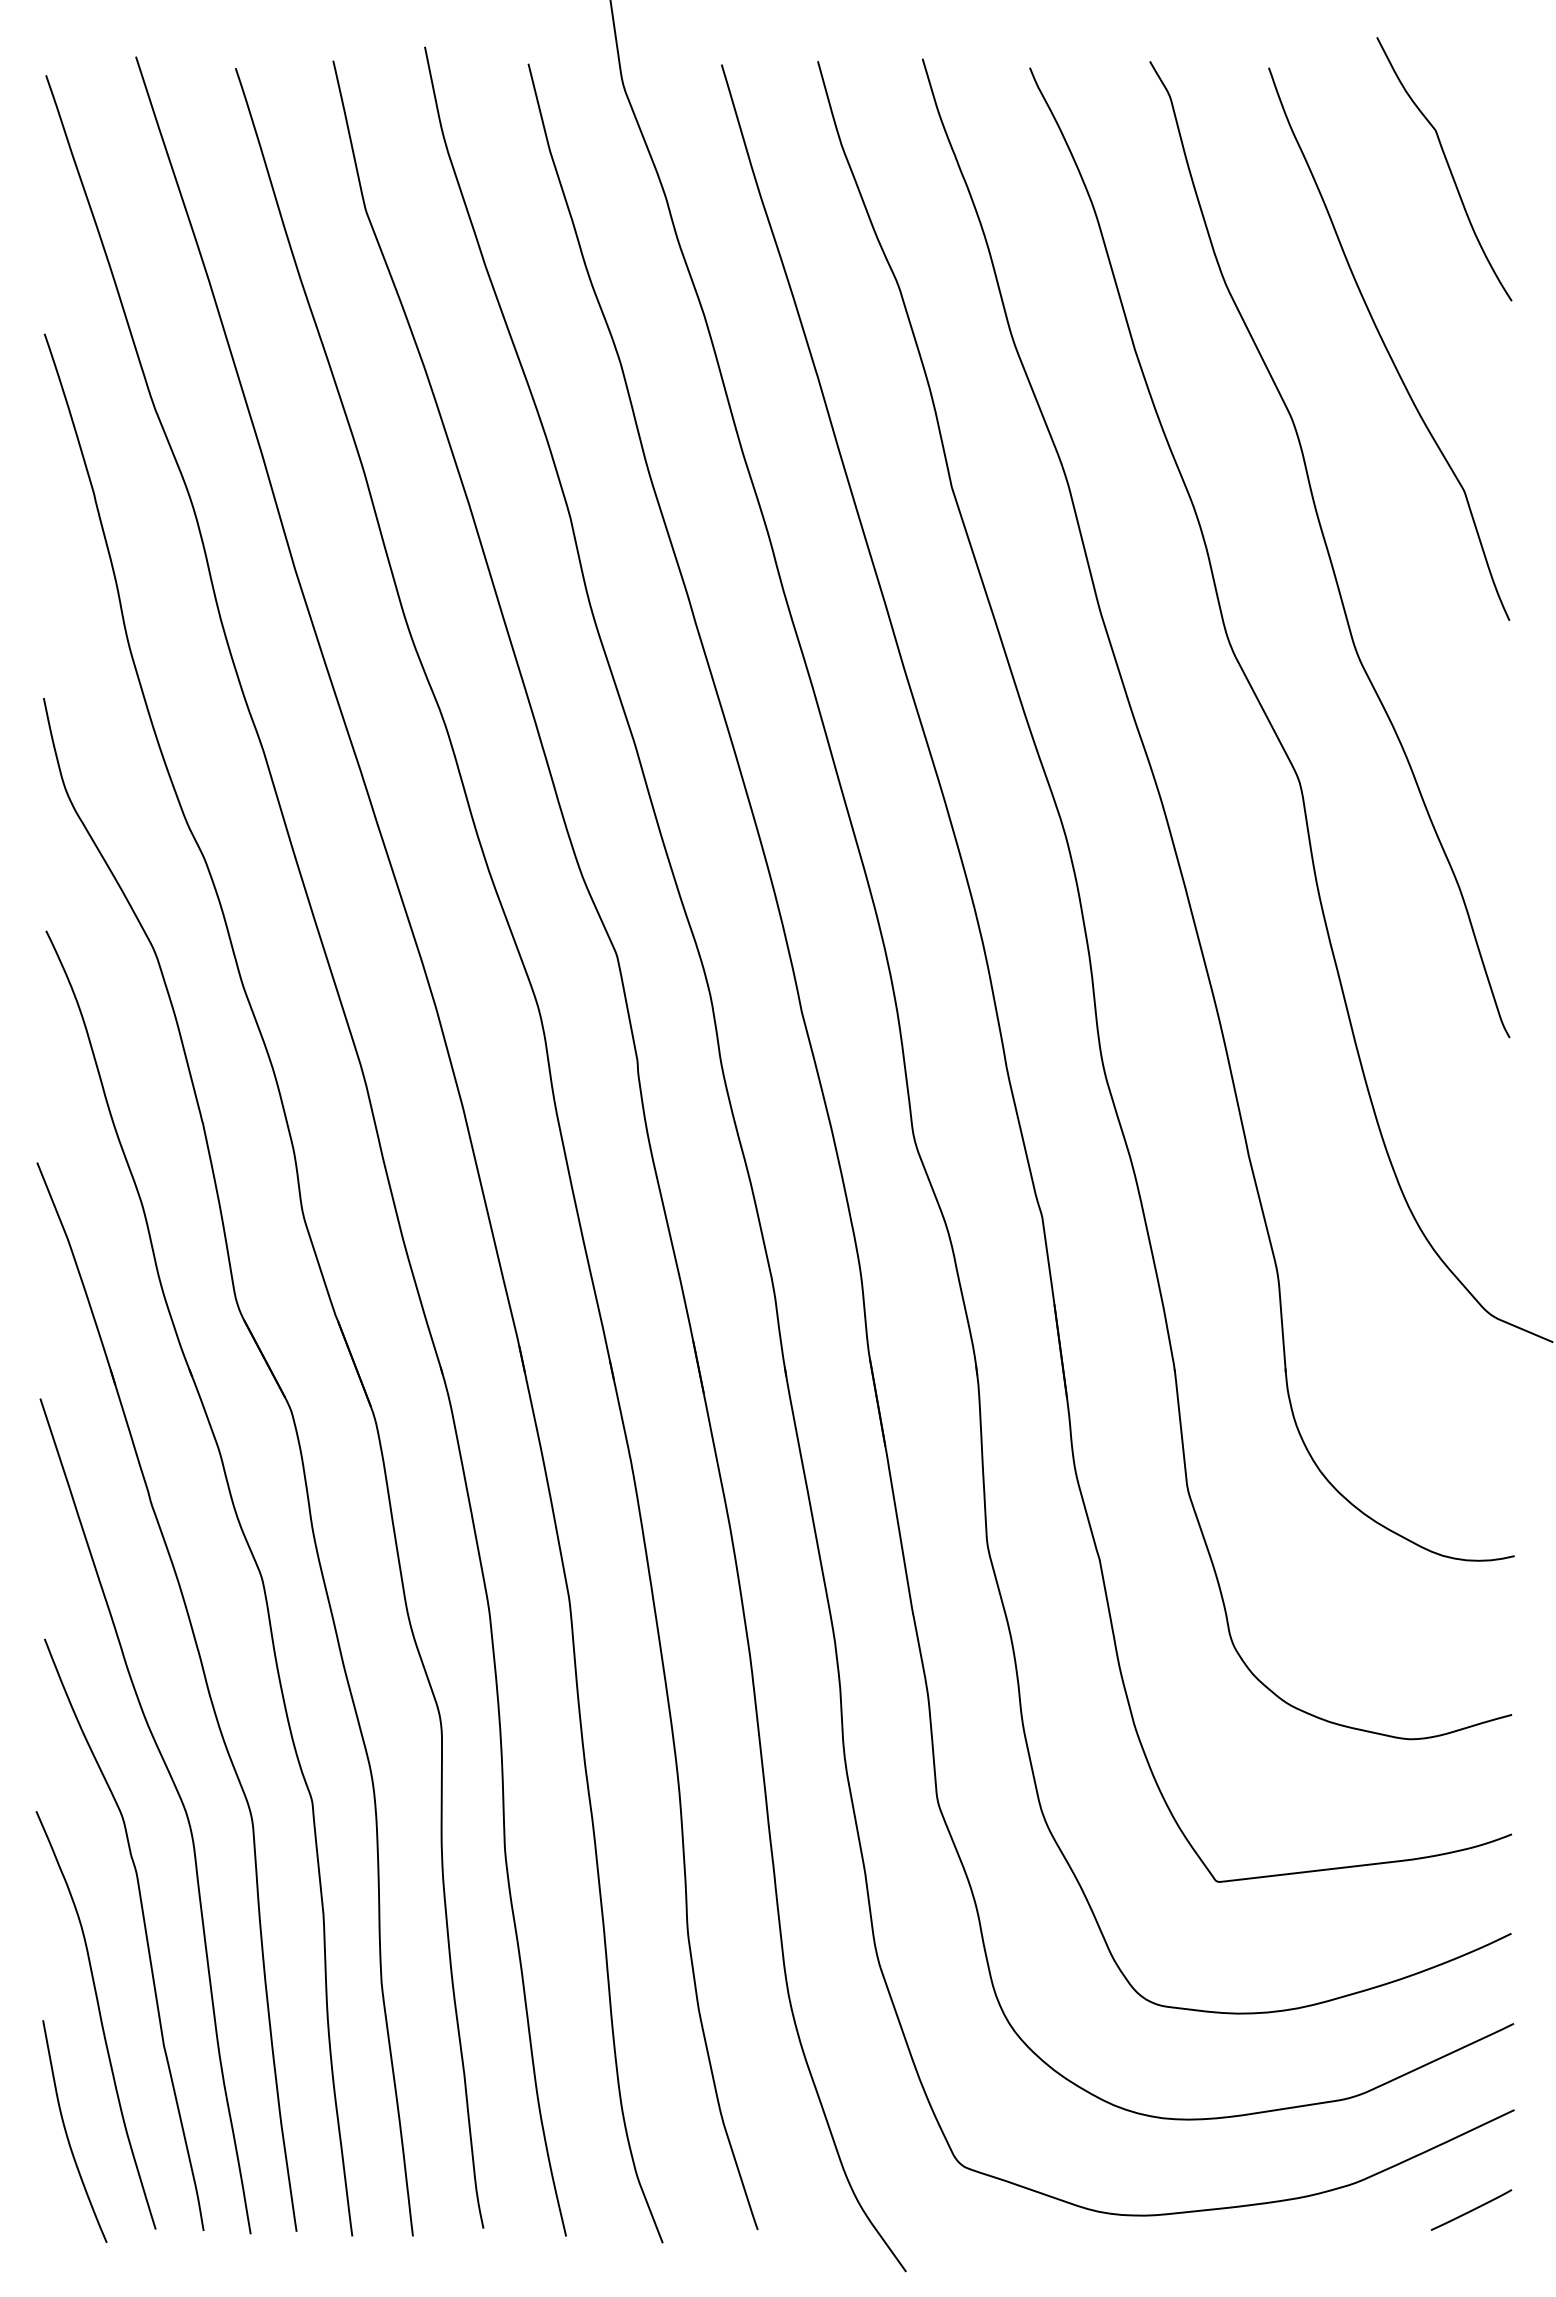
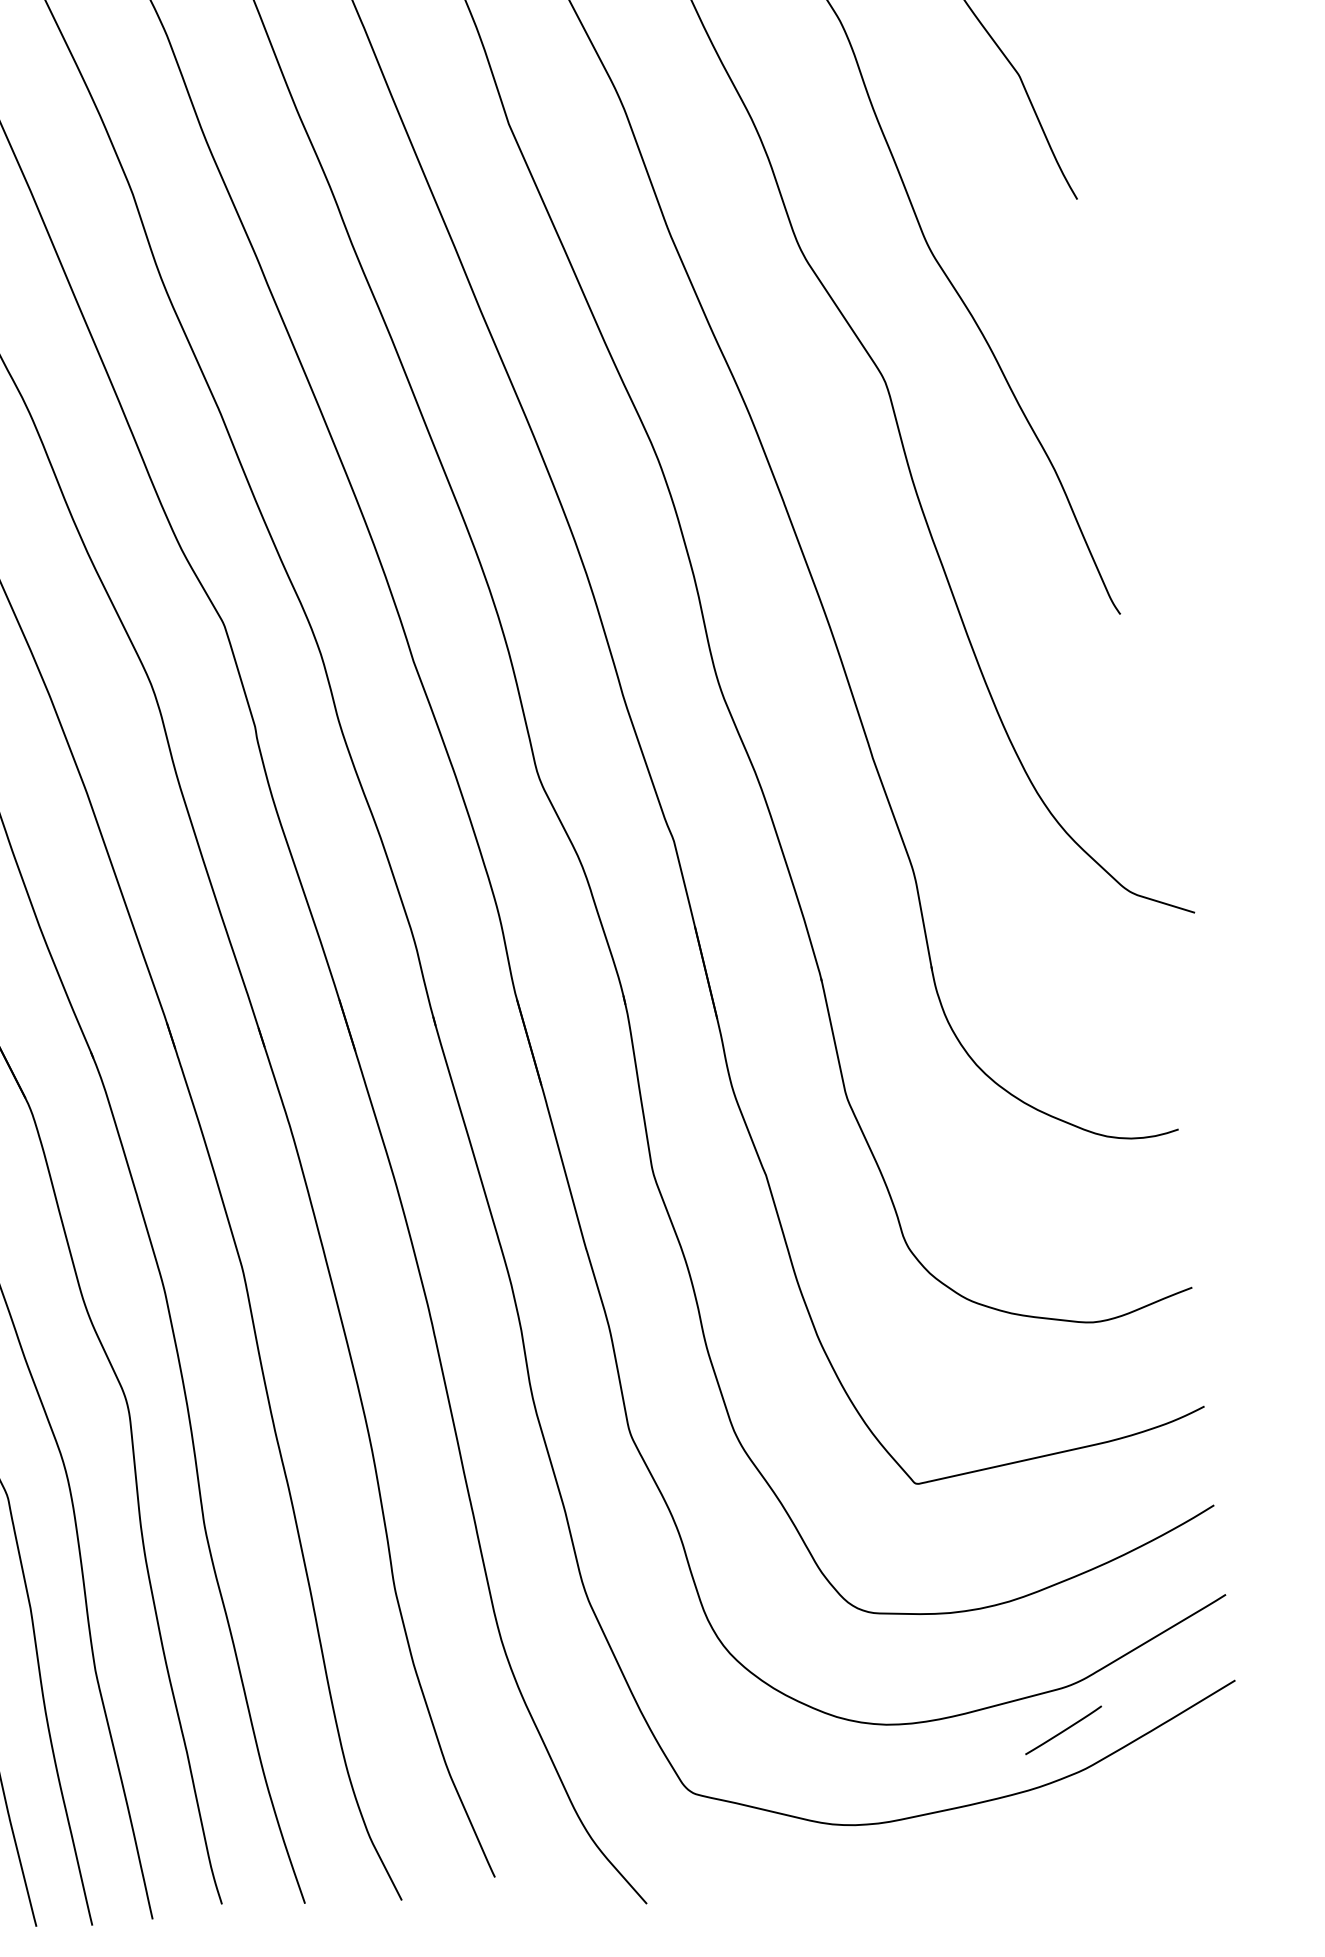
line: (1471, 2209) -> (1063, 1729), moved

